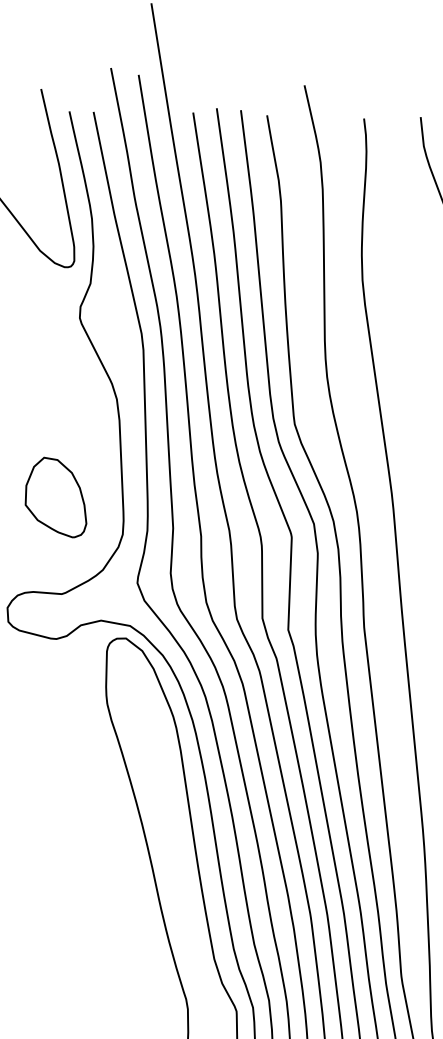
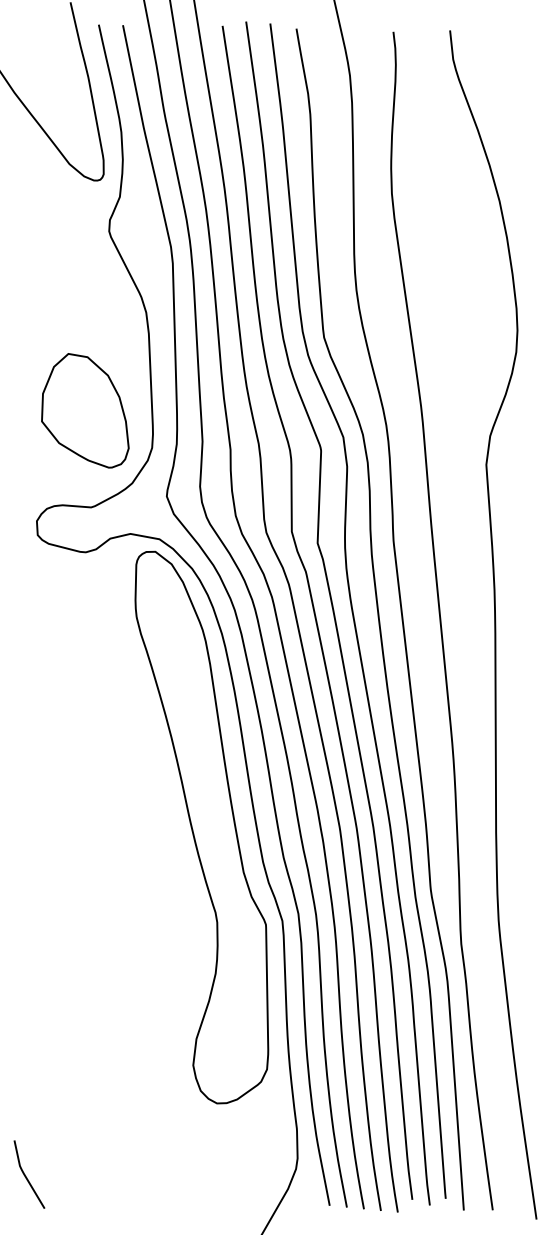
part: (56, 497) -> (85, 410), size x1.43

